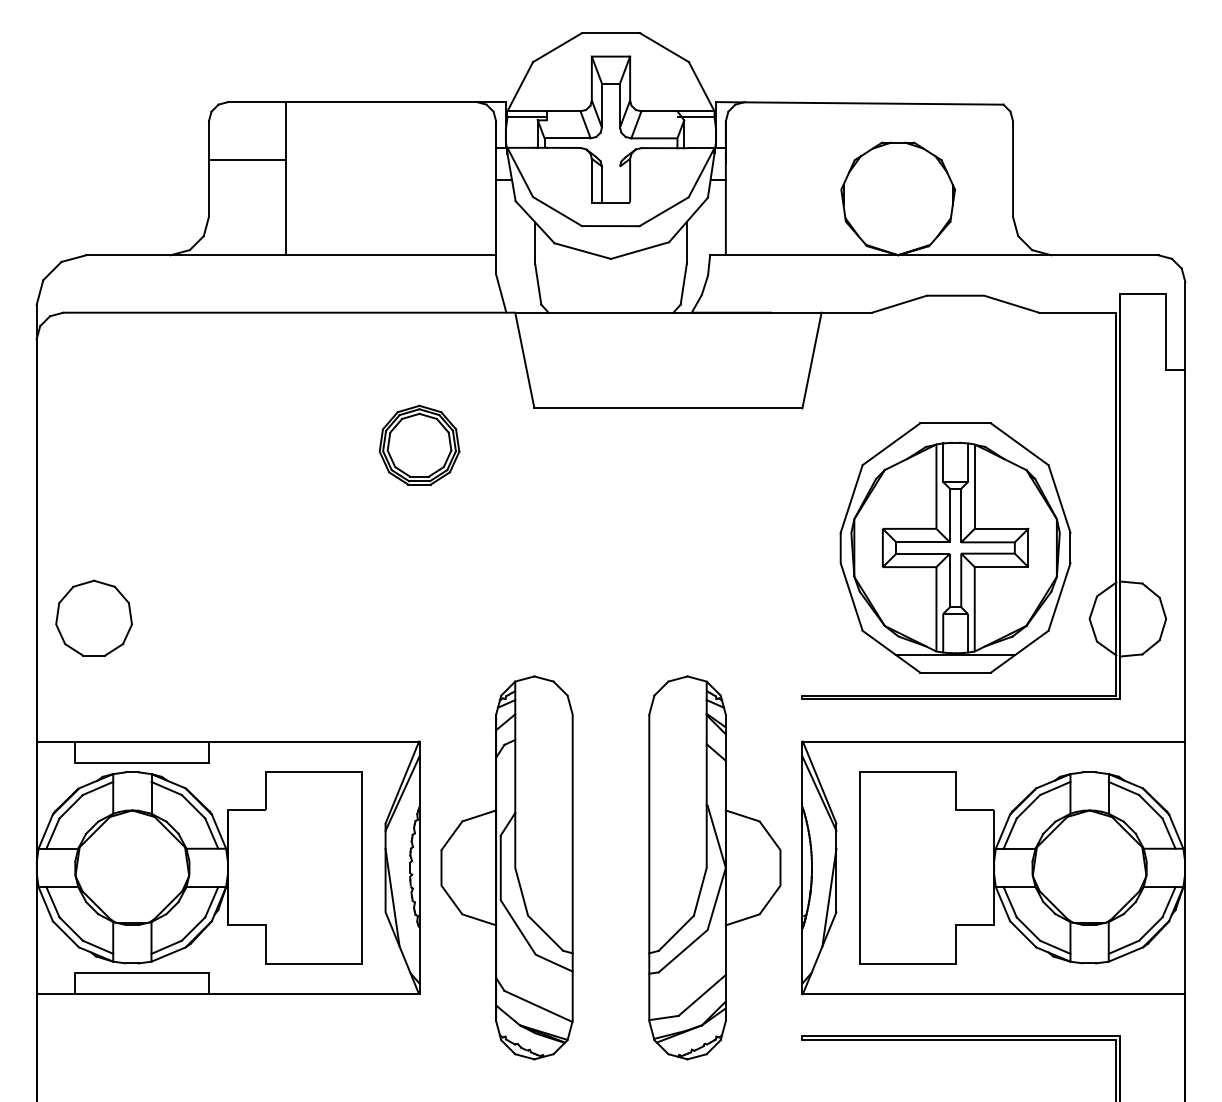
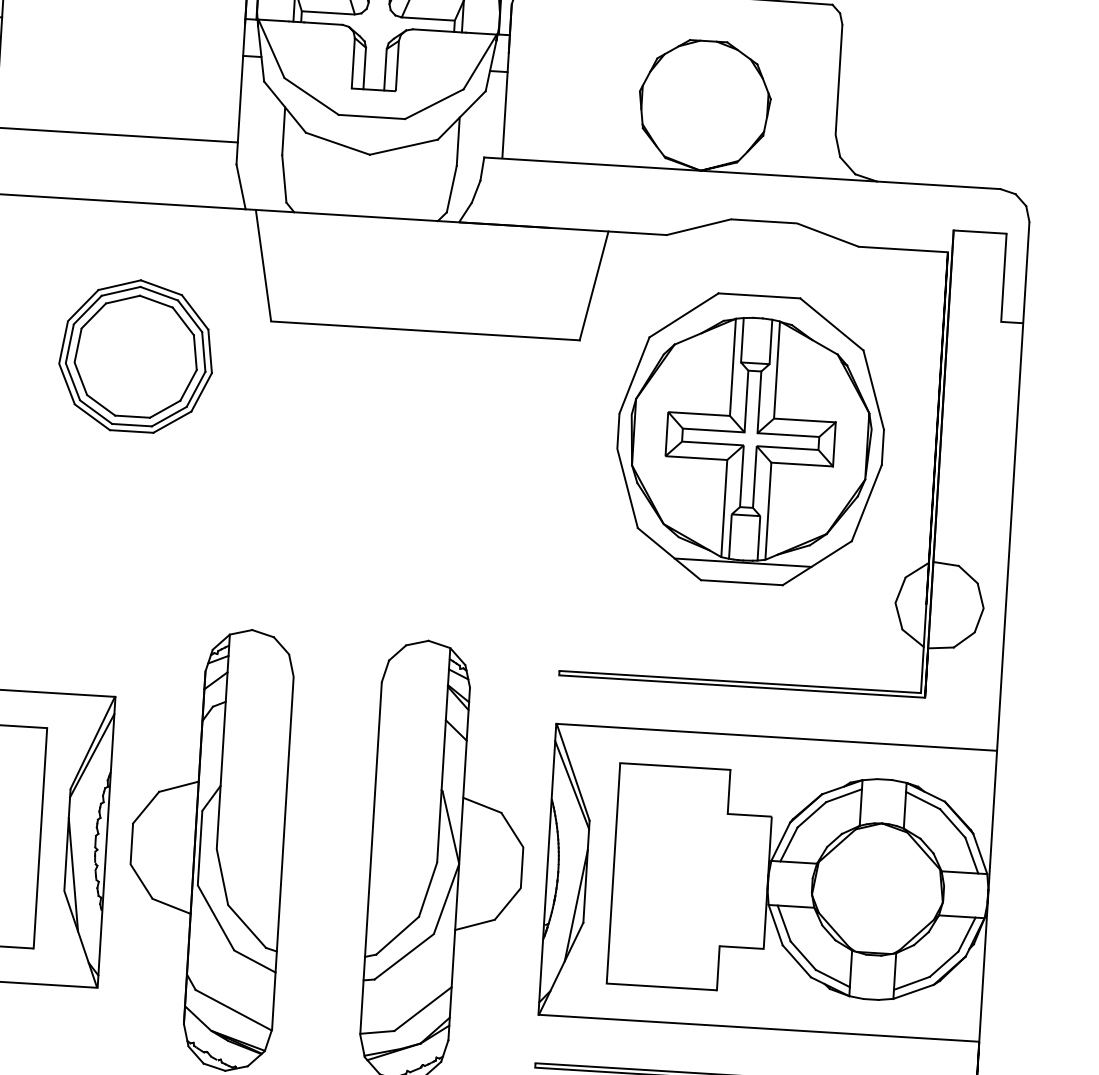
line: (620, 184) -> (386, 69), added
part: (419, 444) -> (136, 354), size x1.67
part: (955, 547) -> (750, 438), moved

